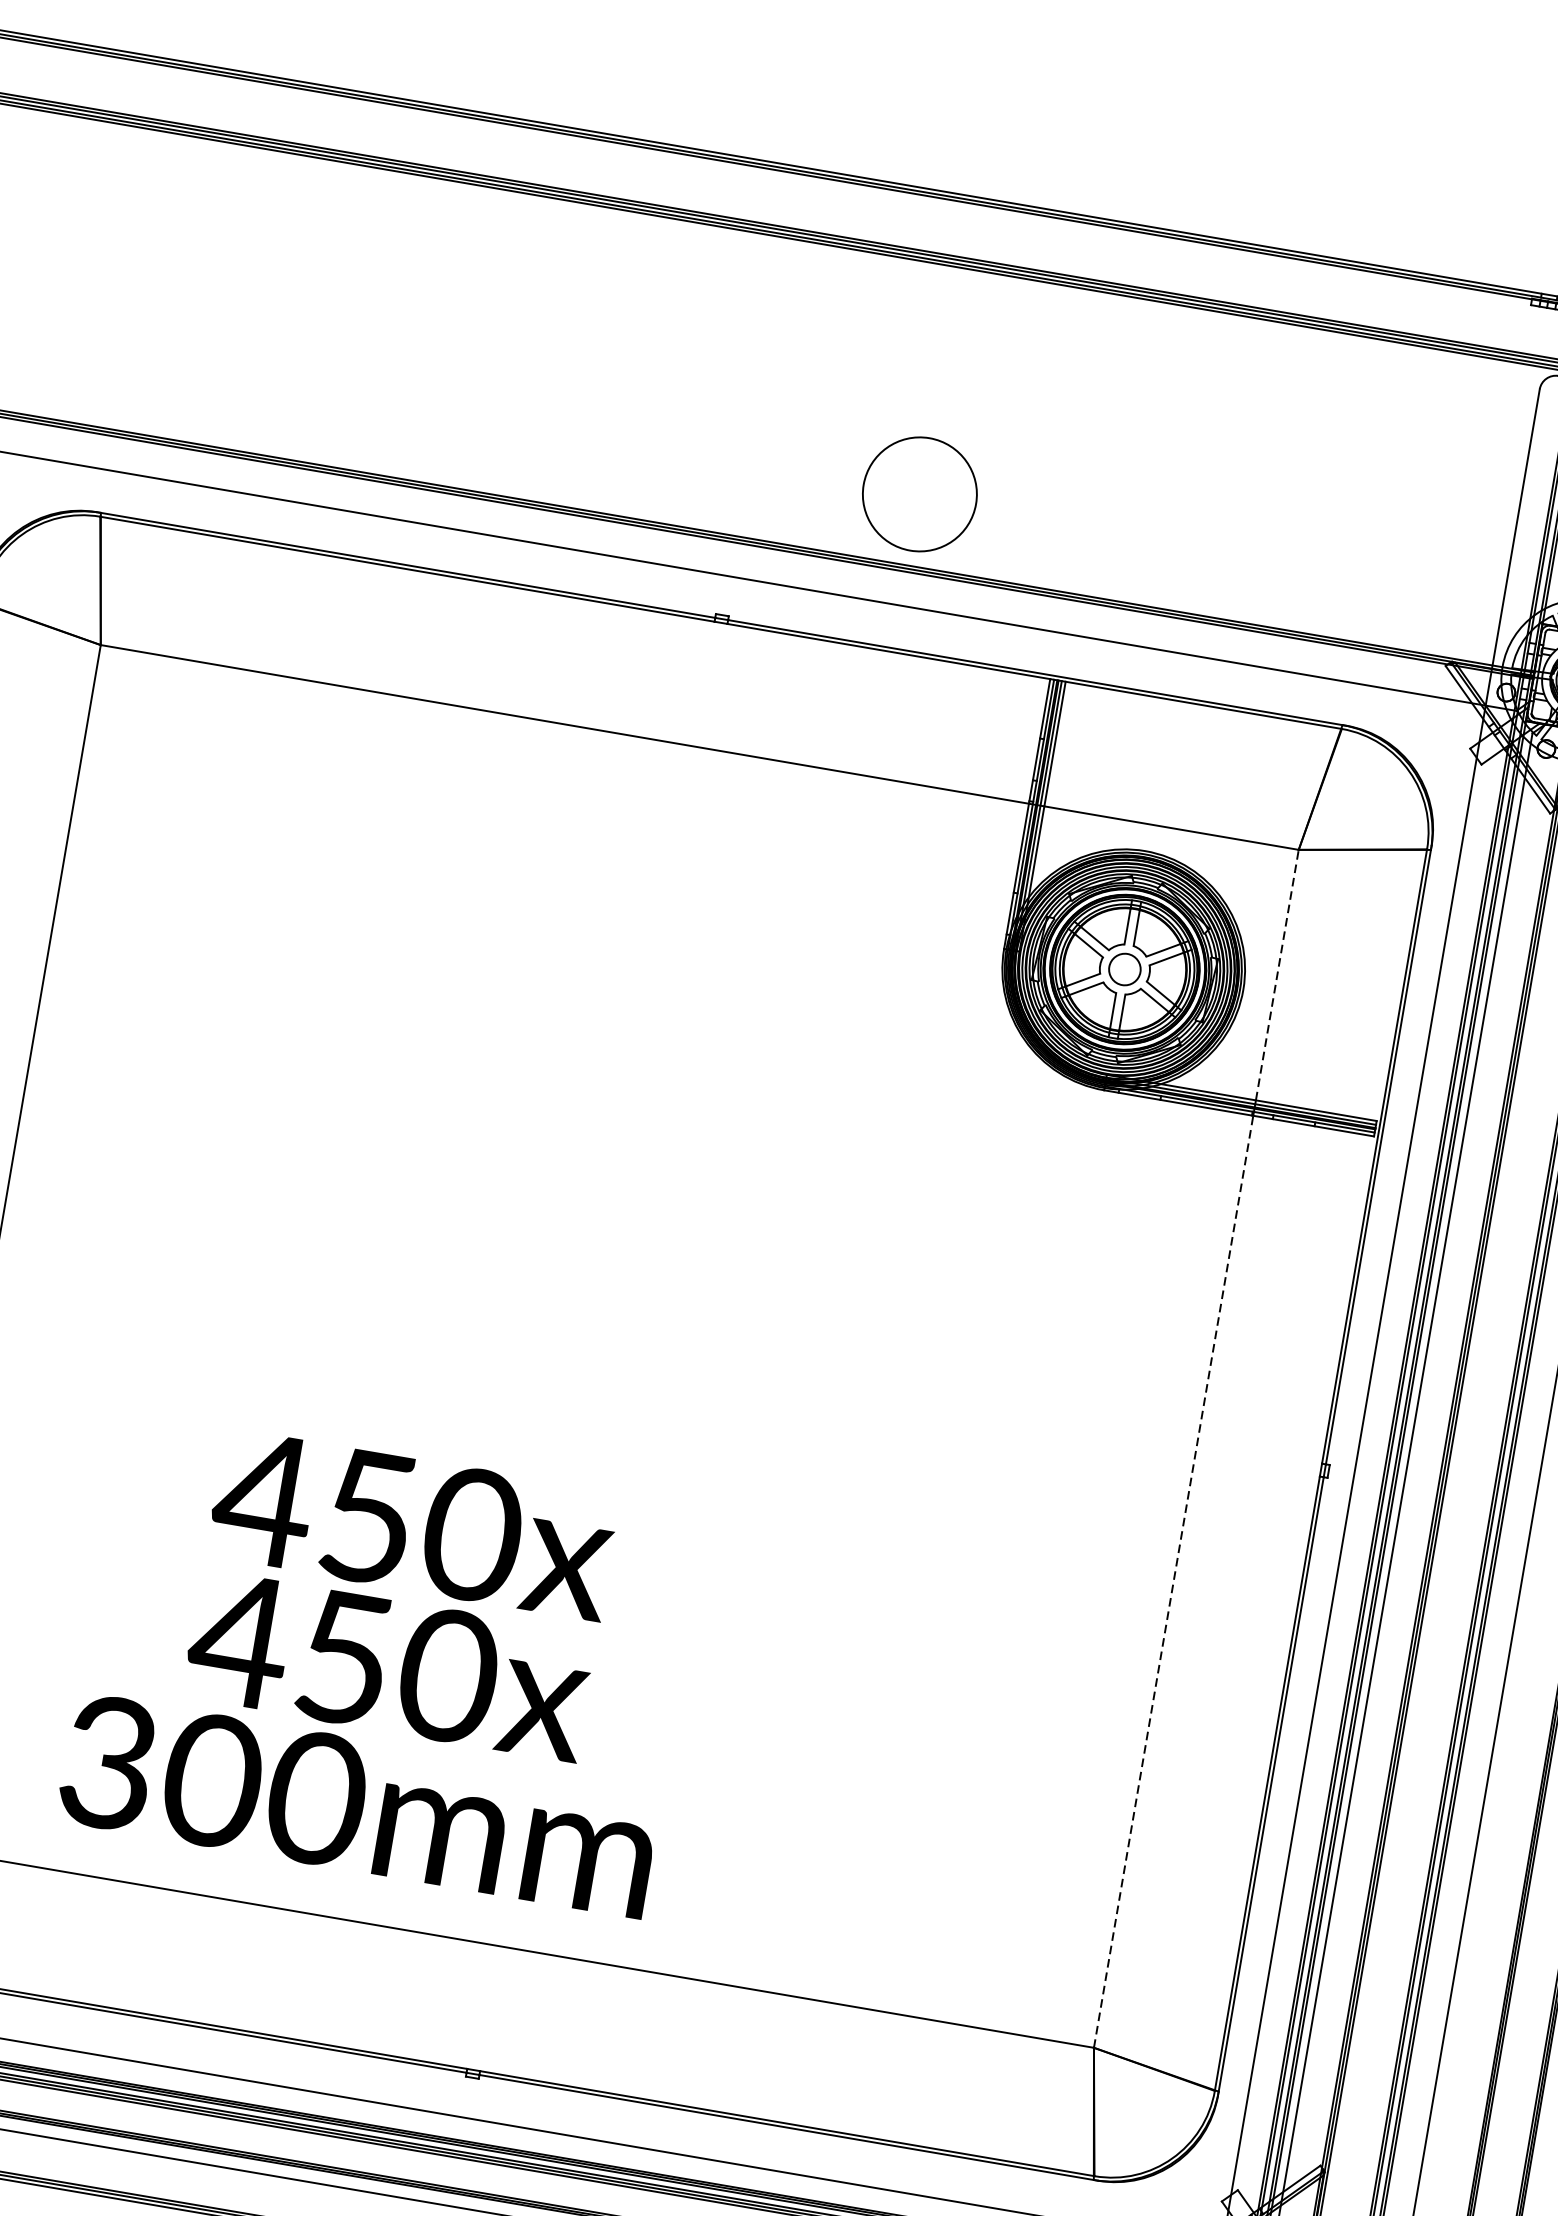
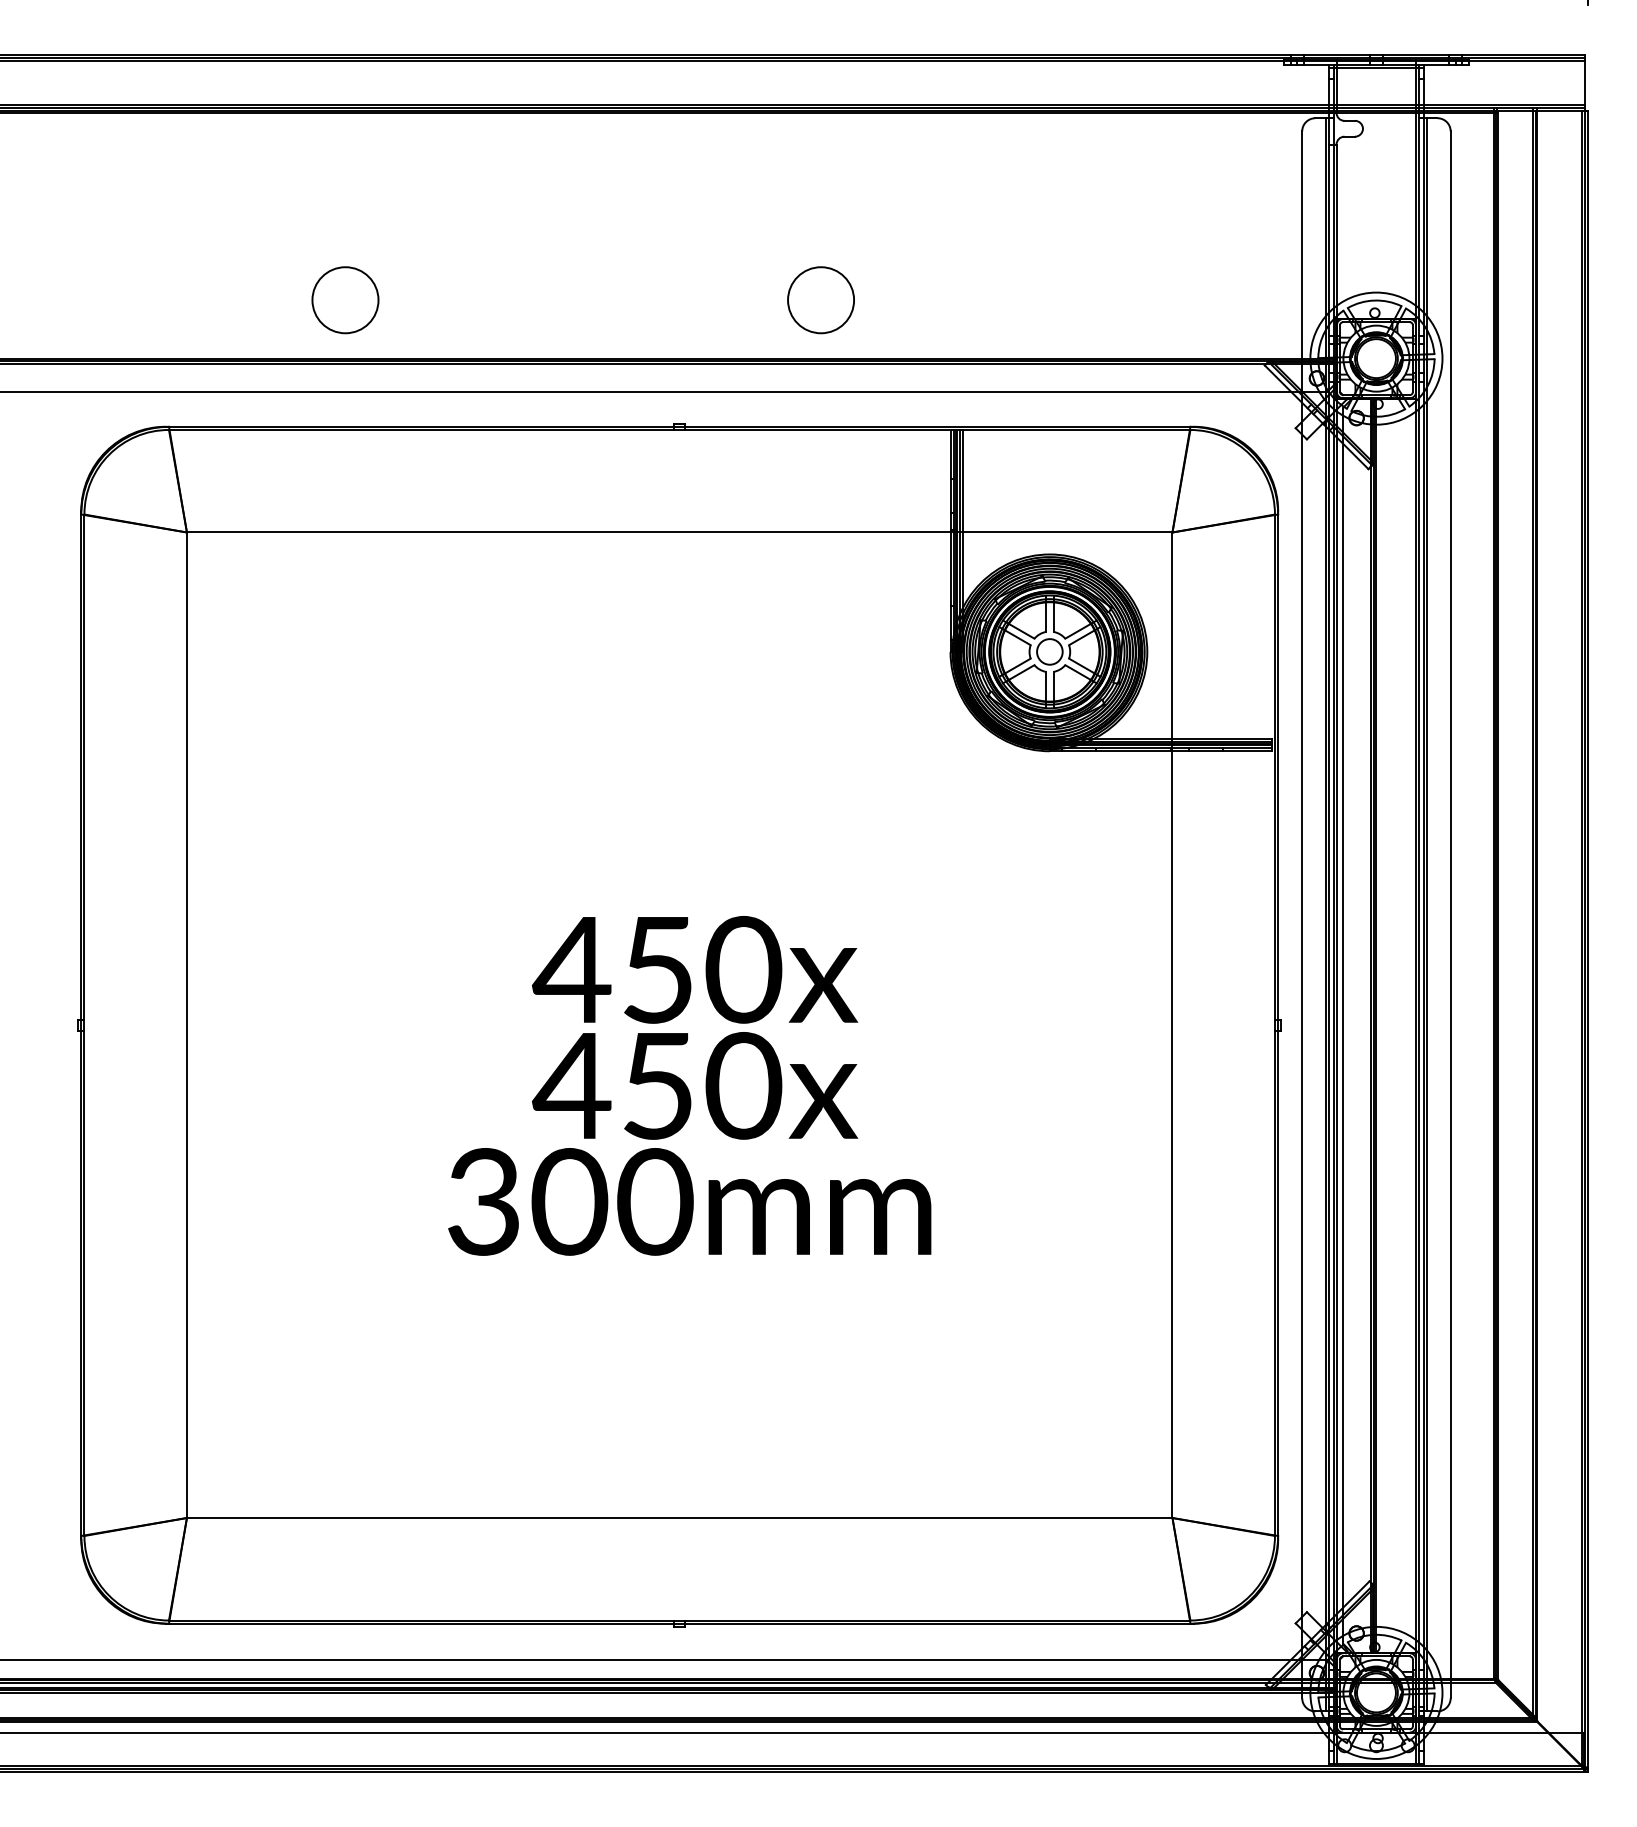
circle: (341, 396) -> (345, 300), added
circle: (919, 494) -> (820, 300), size x0.71
line: (1277, 975) -> (1172, 635), dashed -> solid
line: (1173, 1581) -> (1172, 1134), dashed -> solid
text: (382, 1664) -> (689, 1085), moved

